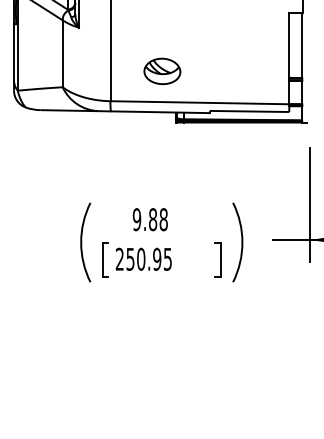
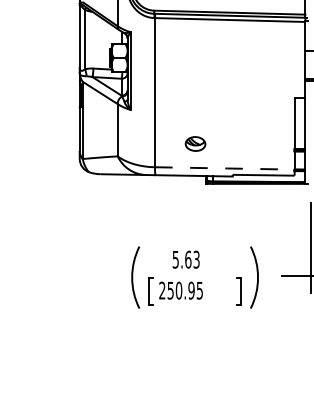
part: (162, 70) -> (195, 143), size x0.7
line: (200, 102) -> (225, 168), solid -> dashed
text: (149, 219) -> (185, 259), 9.88 -> 5.63

